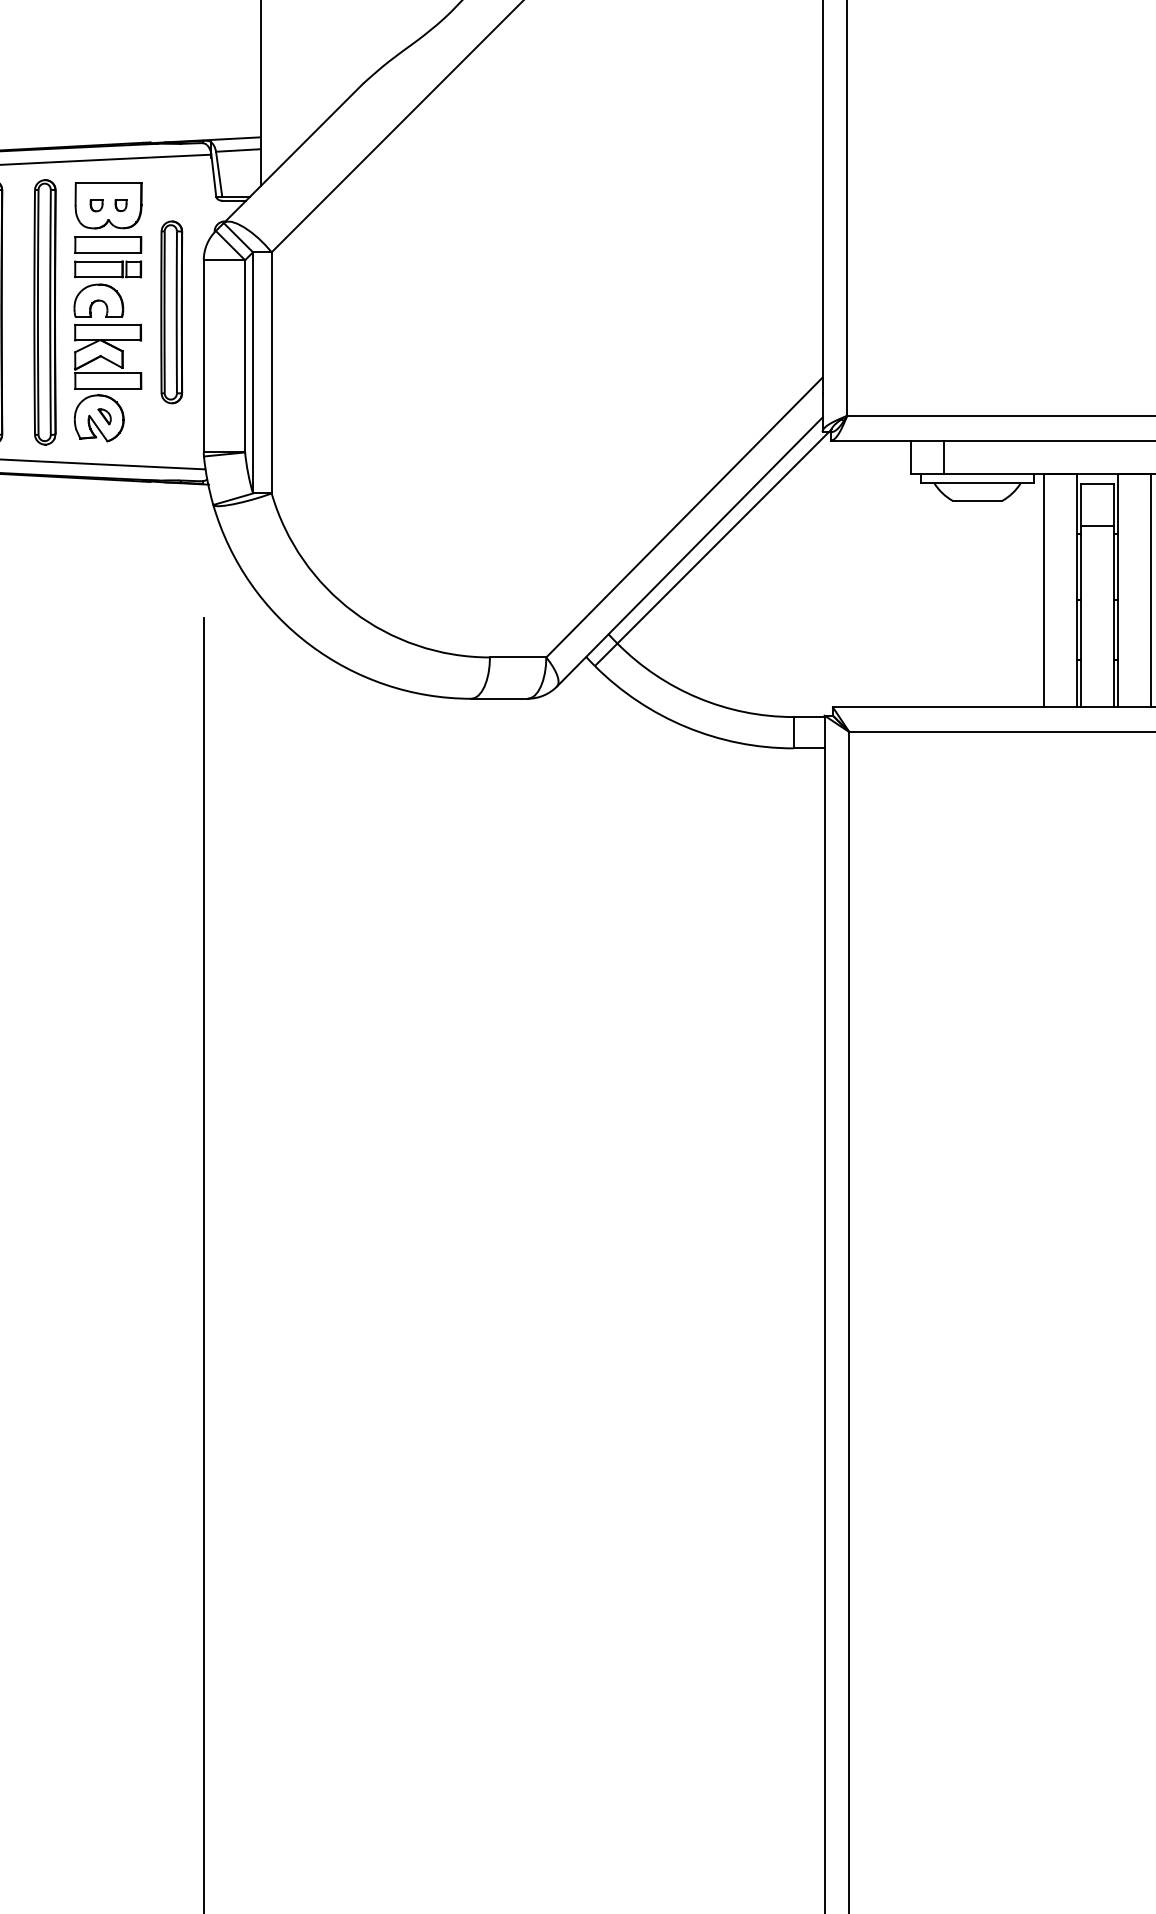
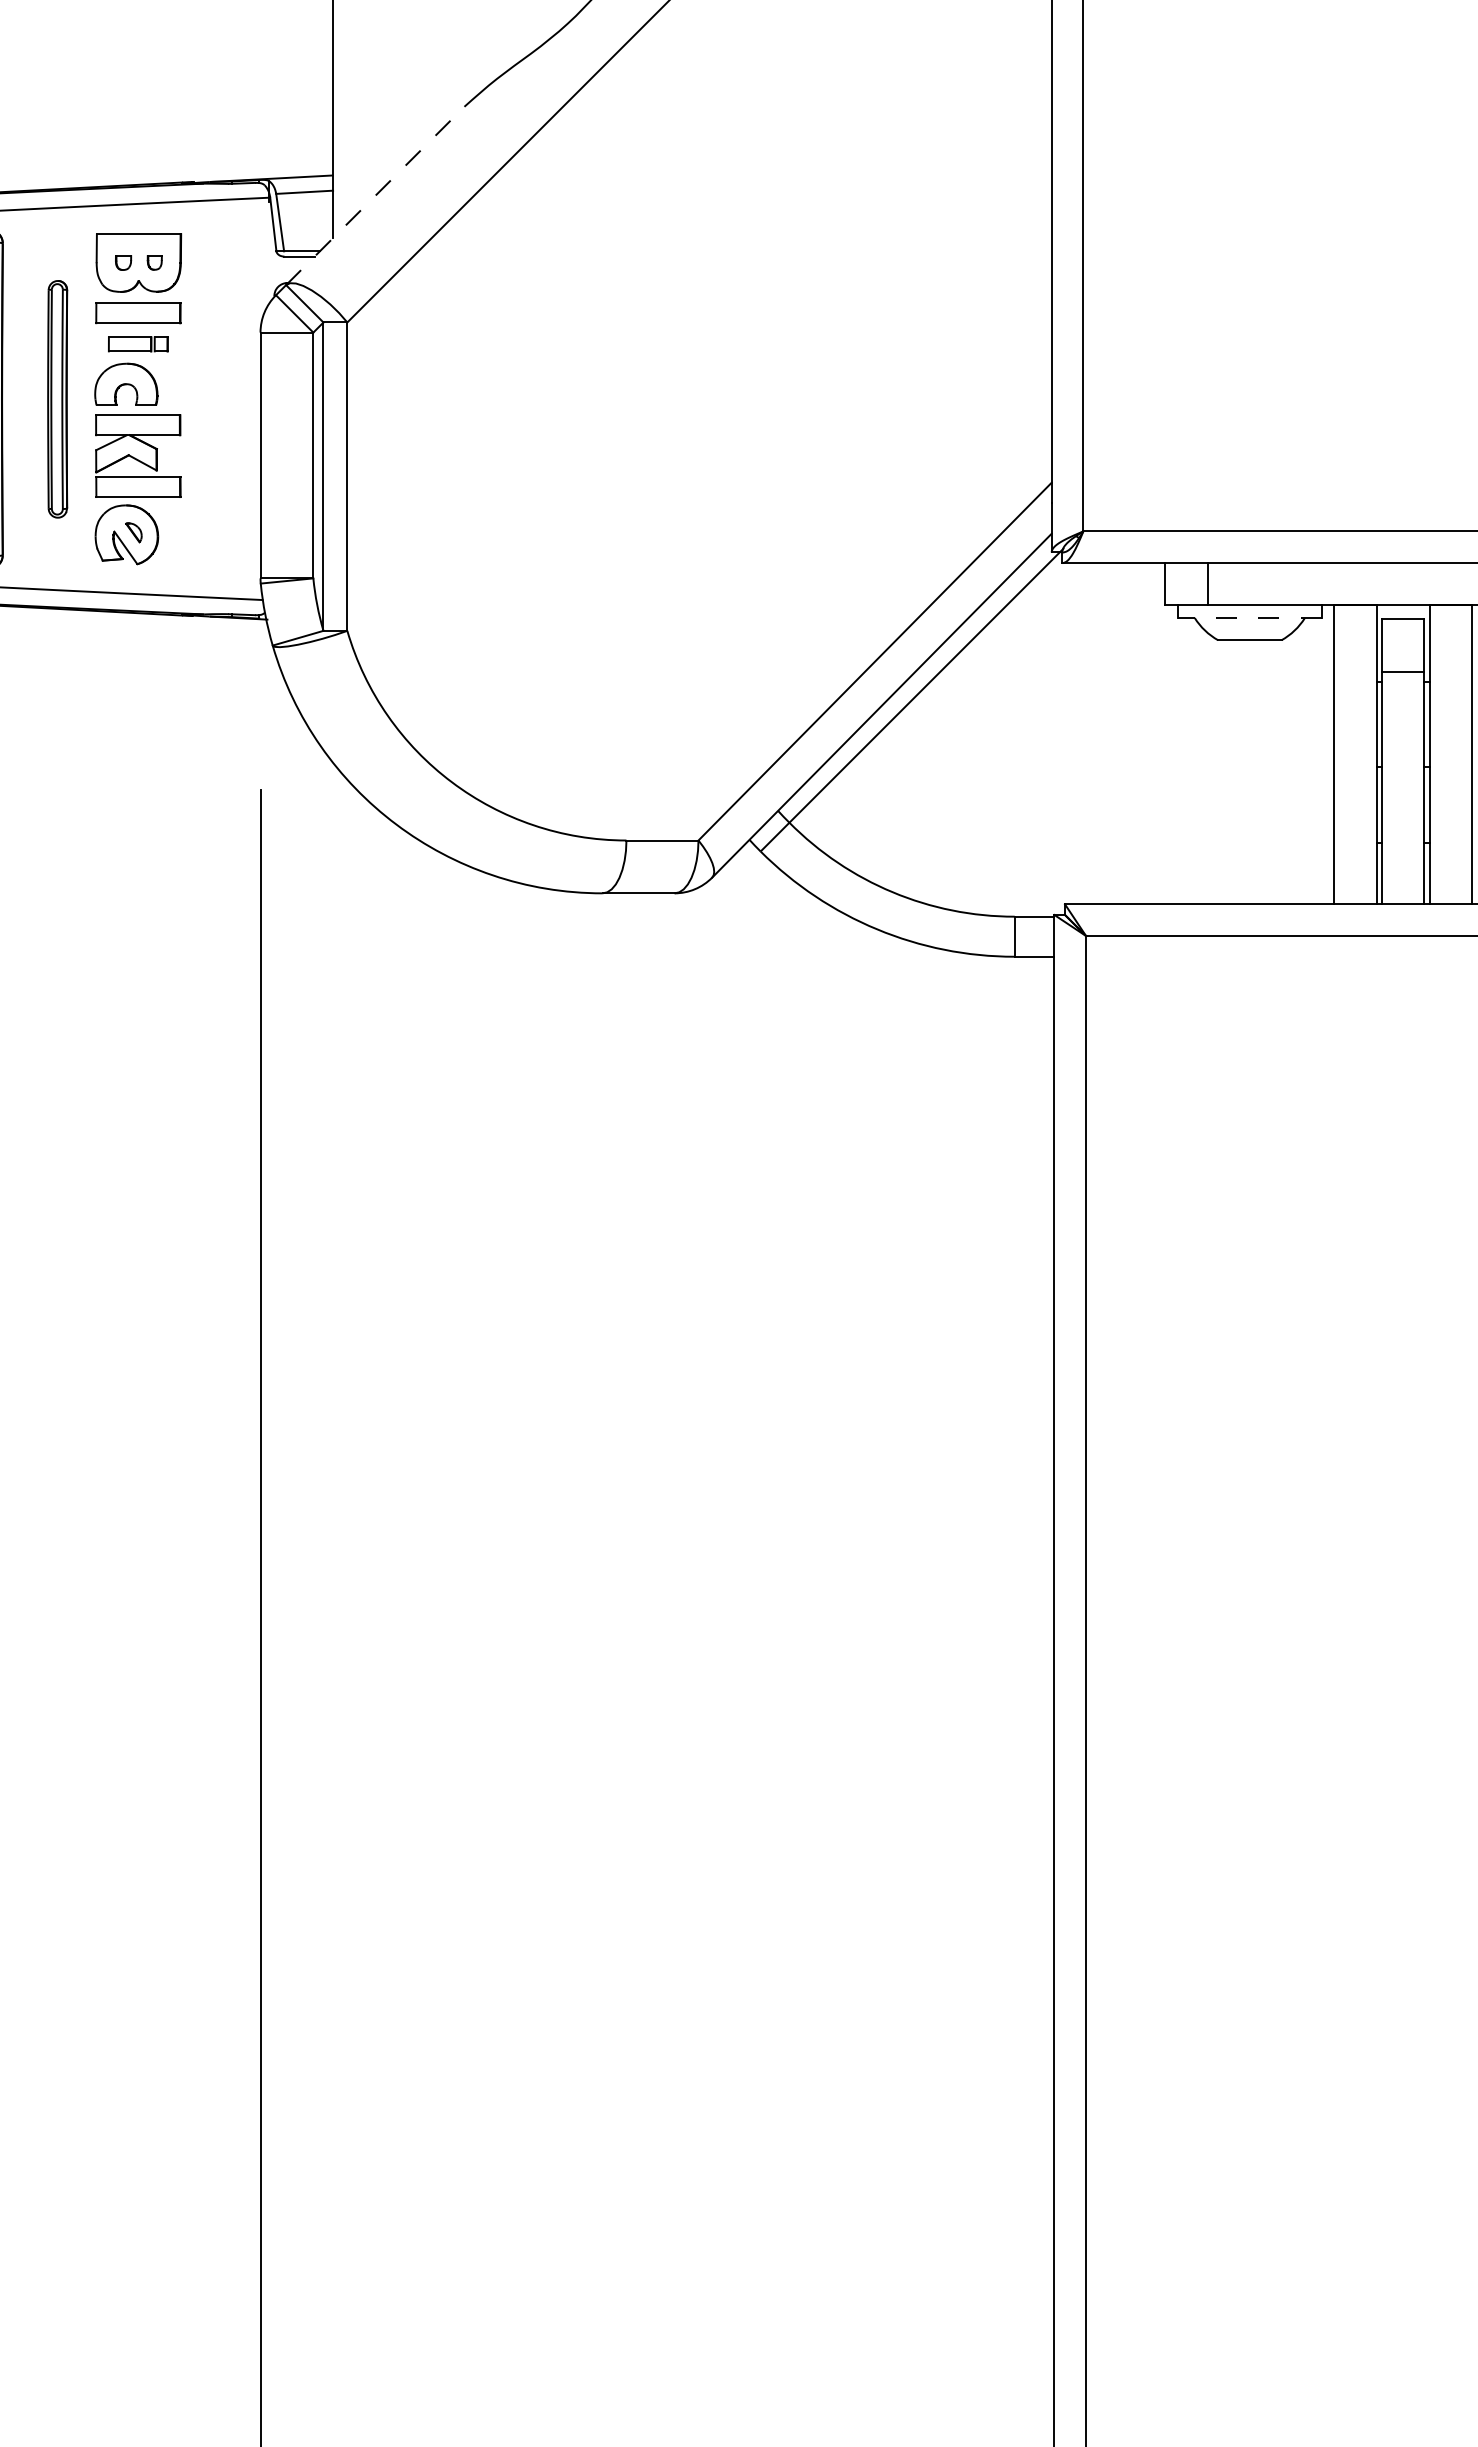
line: (293, 153) -> (375, 195), solid -> dashed
part: (108, 269) -> (138, 344), size x0.7
part: (44, 312) -> (57, 399), size x0.7
part: (171, 312) -> (219, 399), removed
line: (977, 483) -> (1249, 618), solid -> dashed

